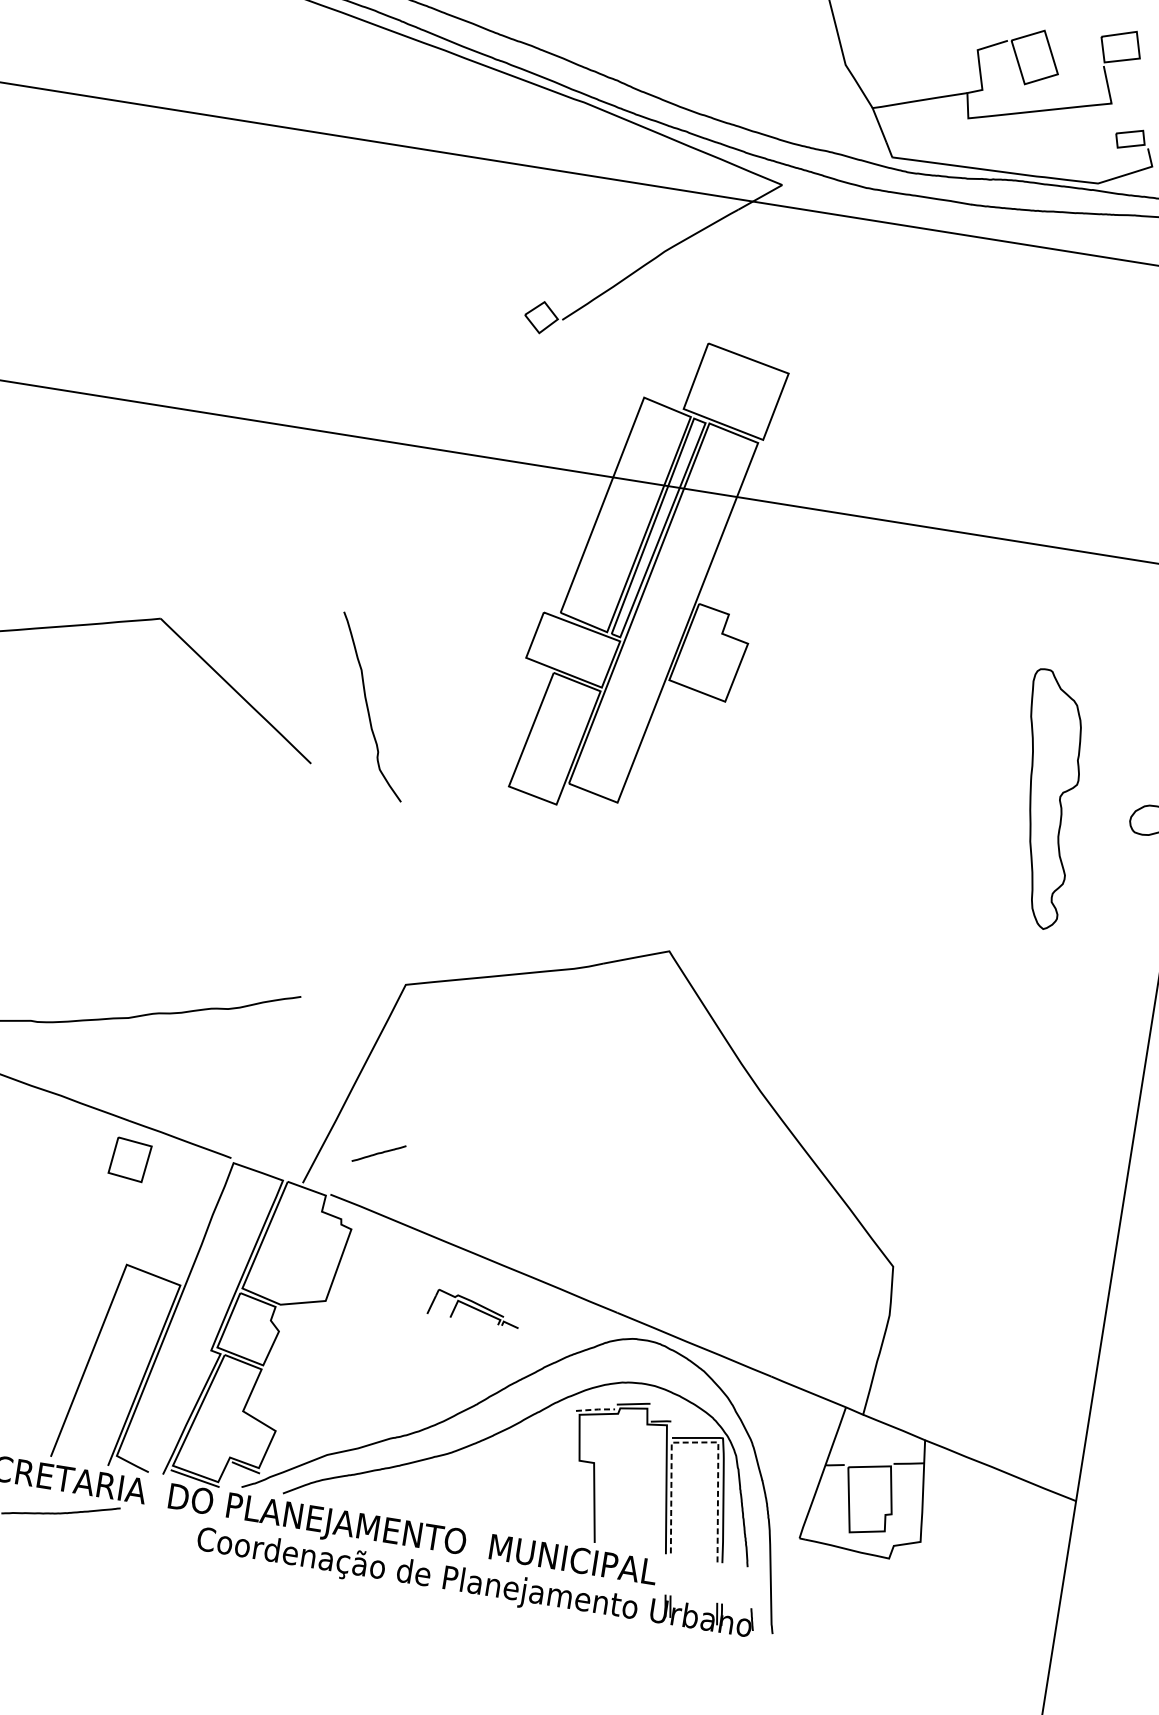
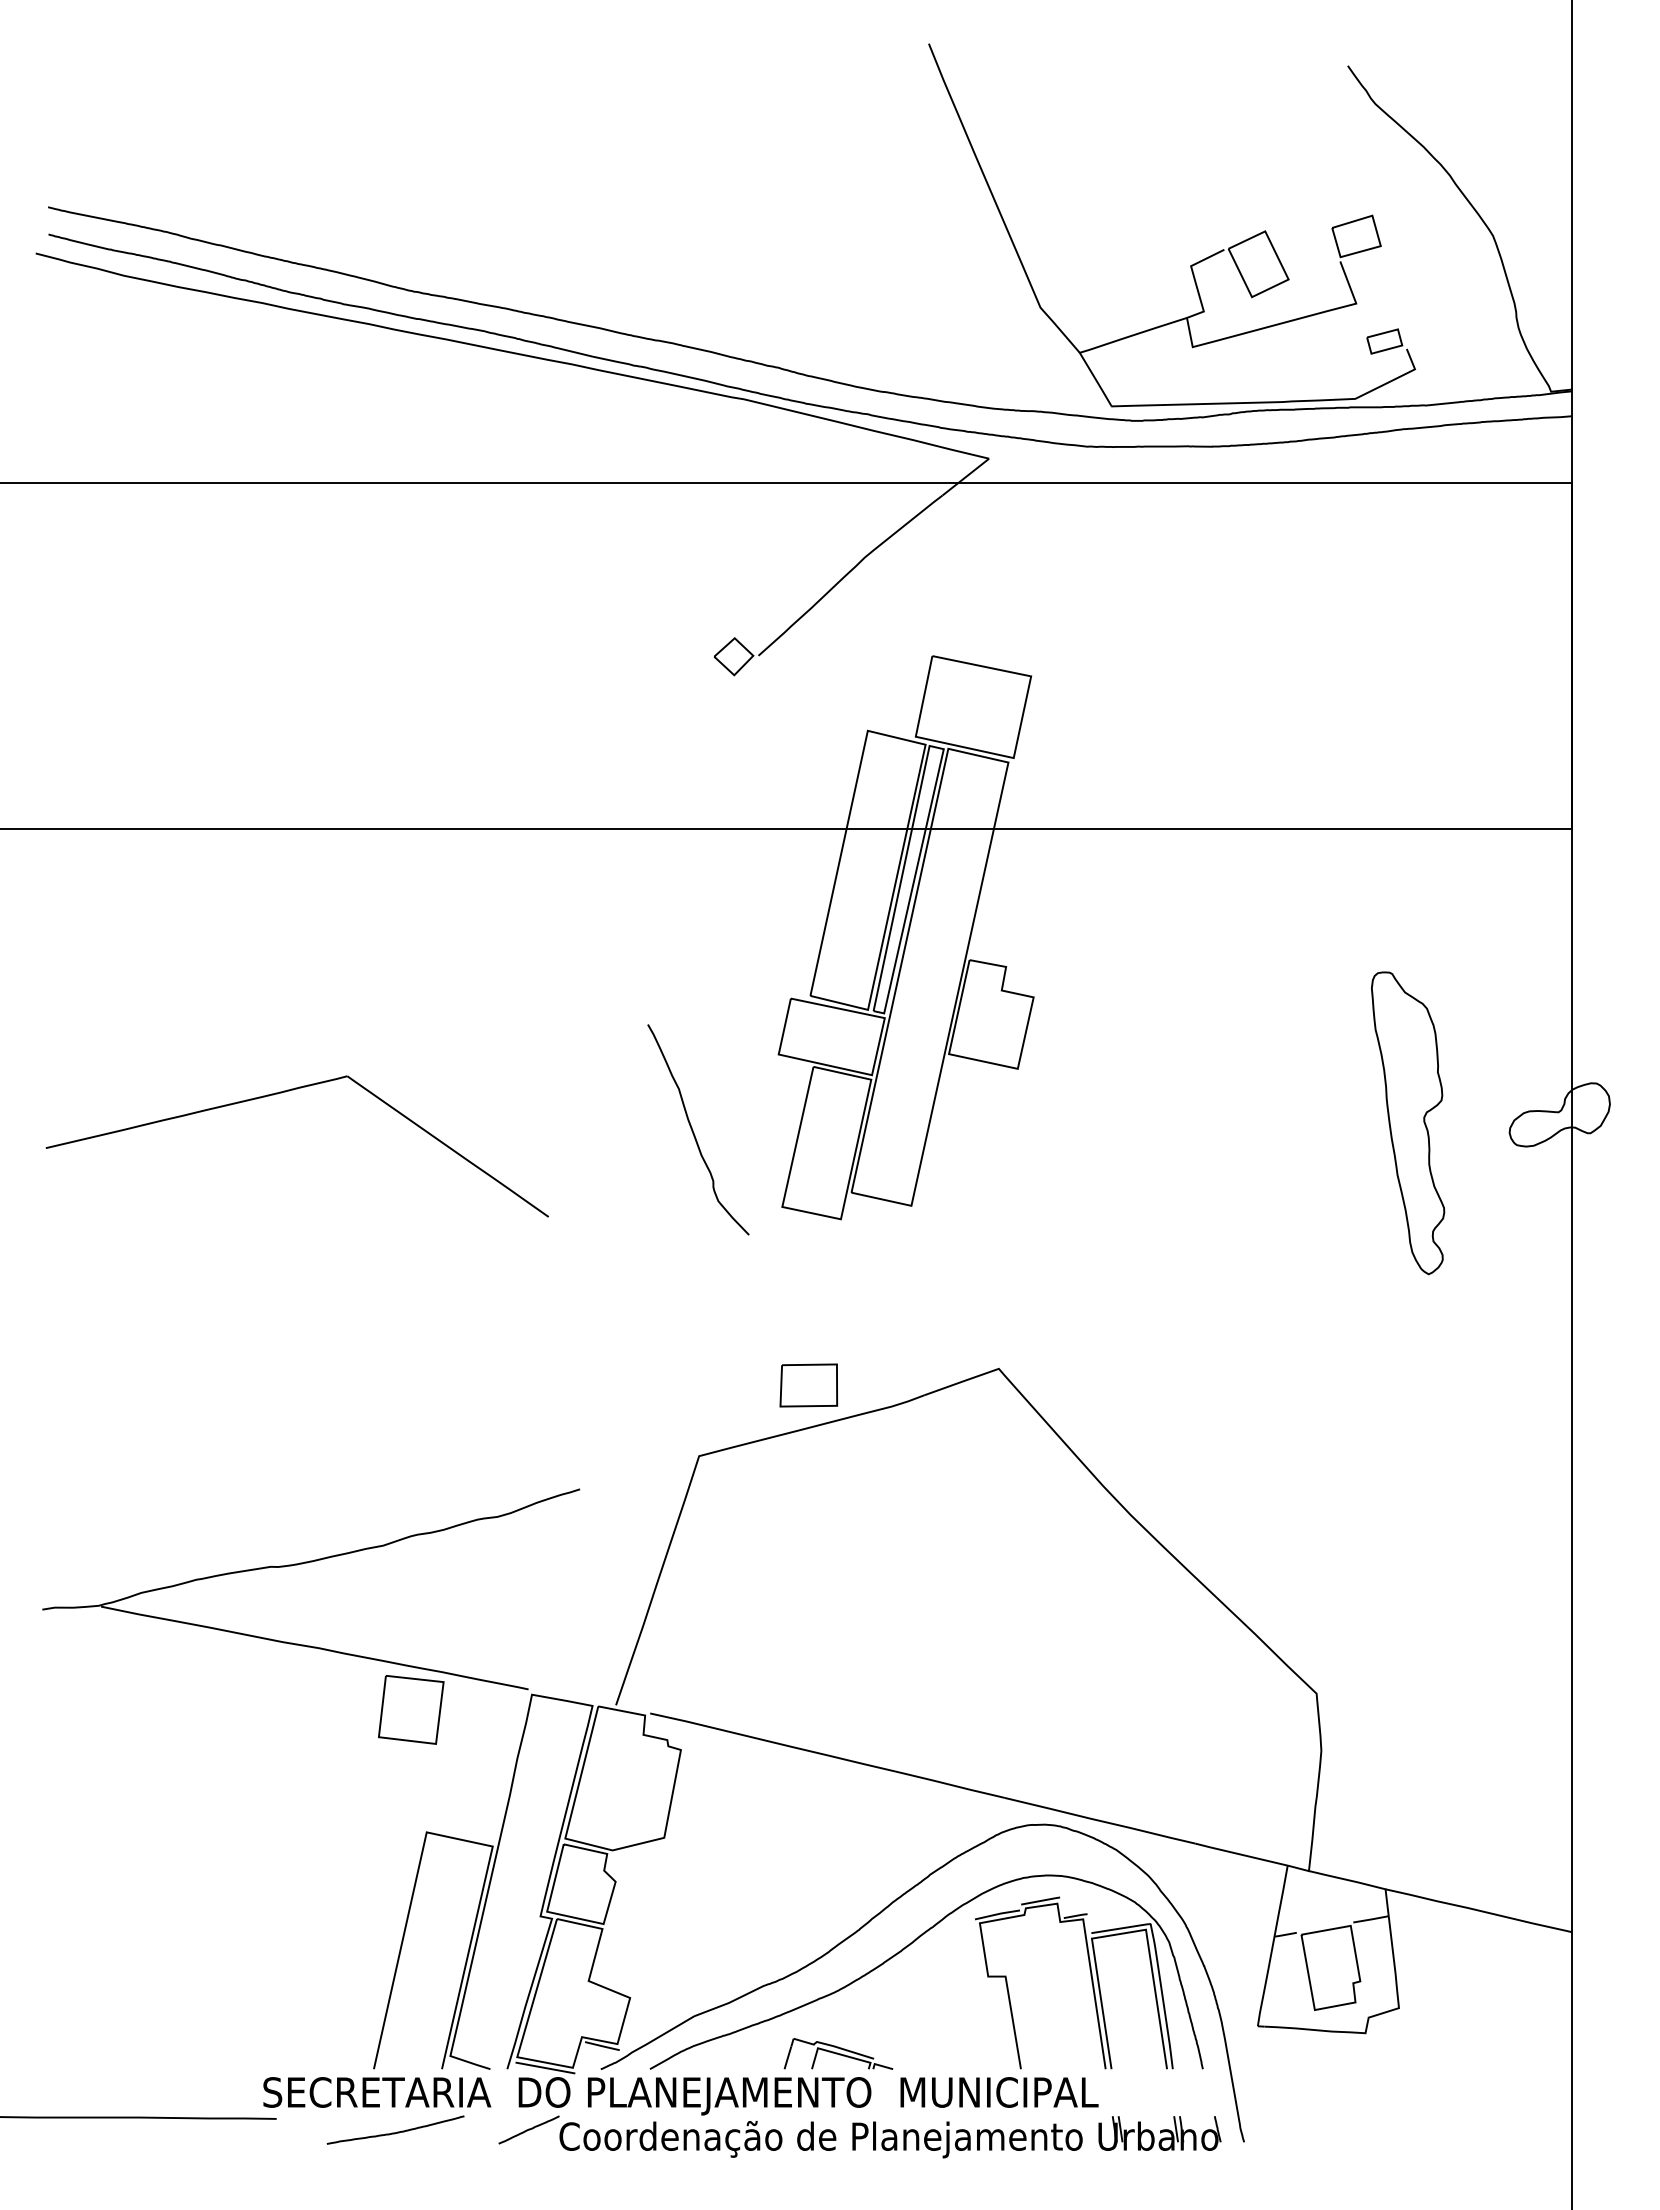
curve: (368, 708) -> (694, 1132), moved
part: (507, 939) -> (808, 1385), added
line: (378, 1153) -> (528, 2129), moved
part: (130, 1159) -> (411, 1709), size x1.43
part: (474, 1307) -> (838, 2053), moved
line: (596, 1409) -> (998, 1914), dashed -> solid
line: (698, 1442) -> (1123, 1933), dashed -> solid

